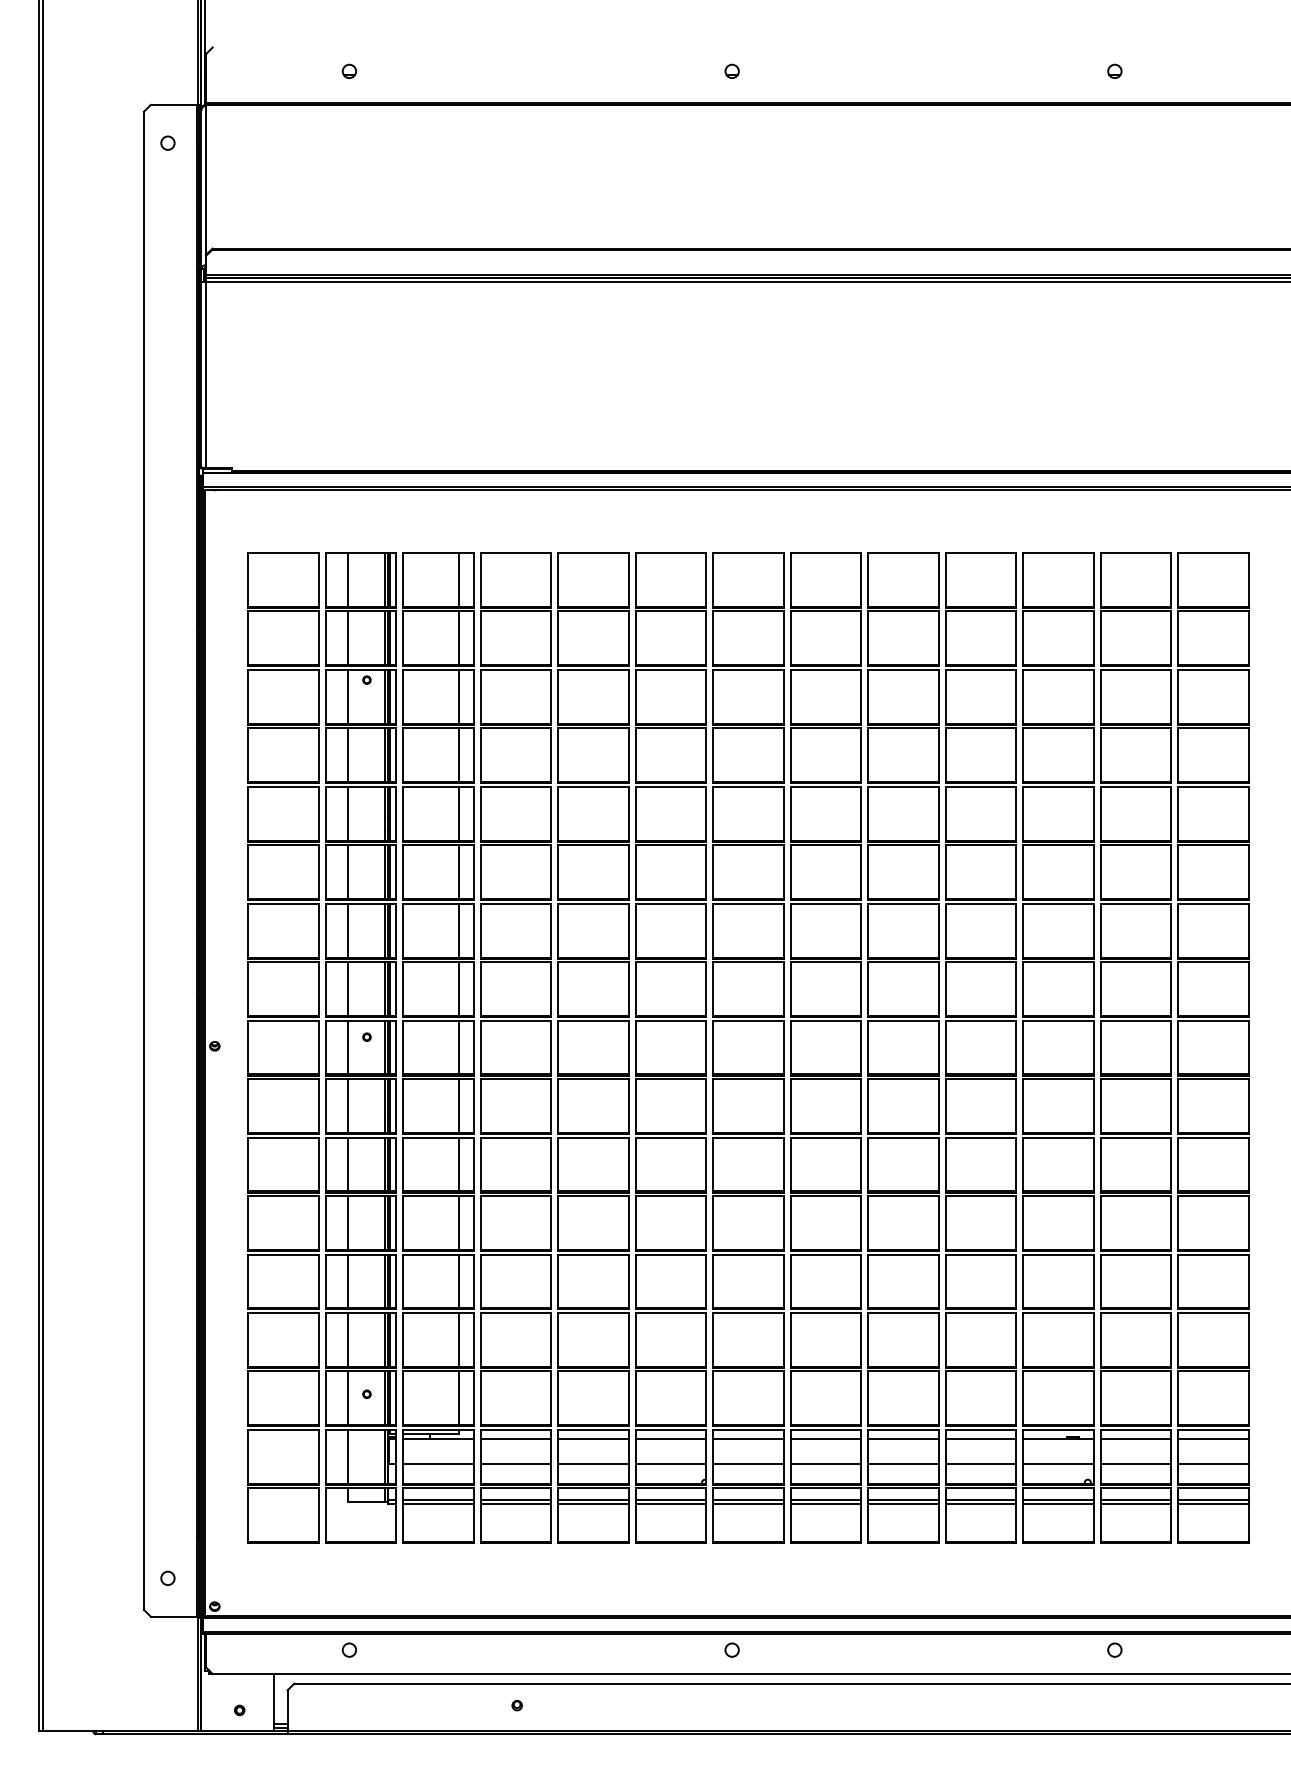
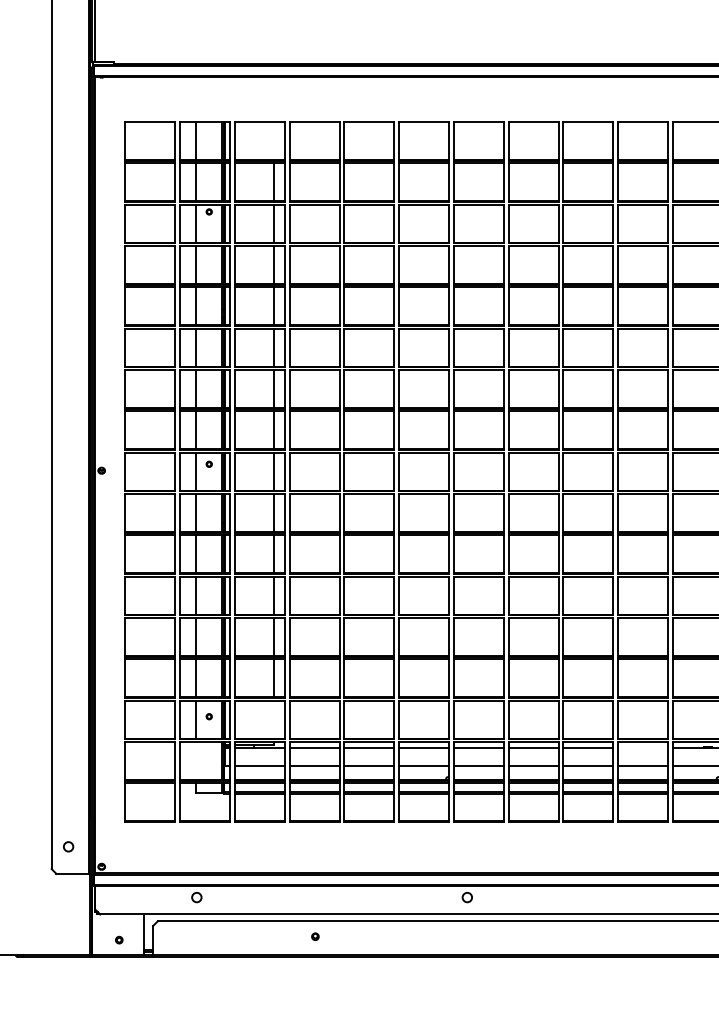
line: (458, 579) -> (273, 140), removed
line: (458, 1398) -> (273, 719), removed
line: (980, 1439) -> (642, 748), removed
line: (347, 1456) -> (195, 760), removed

